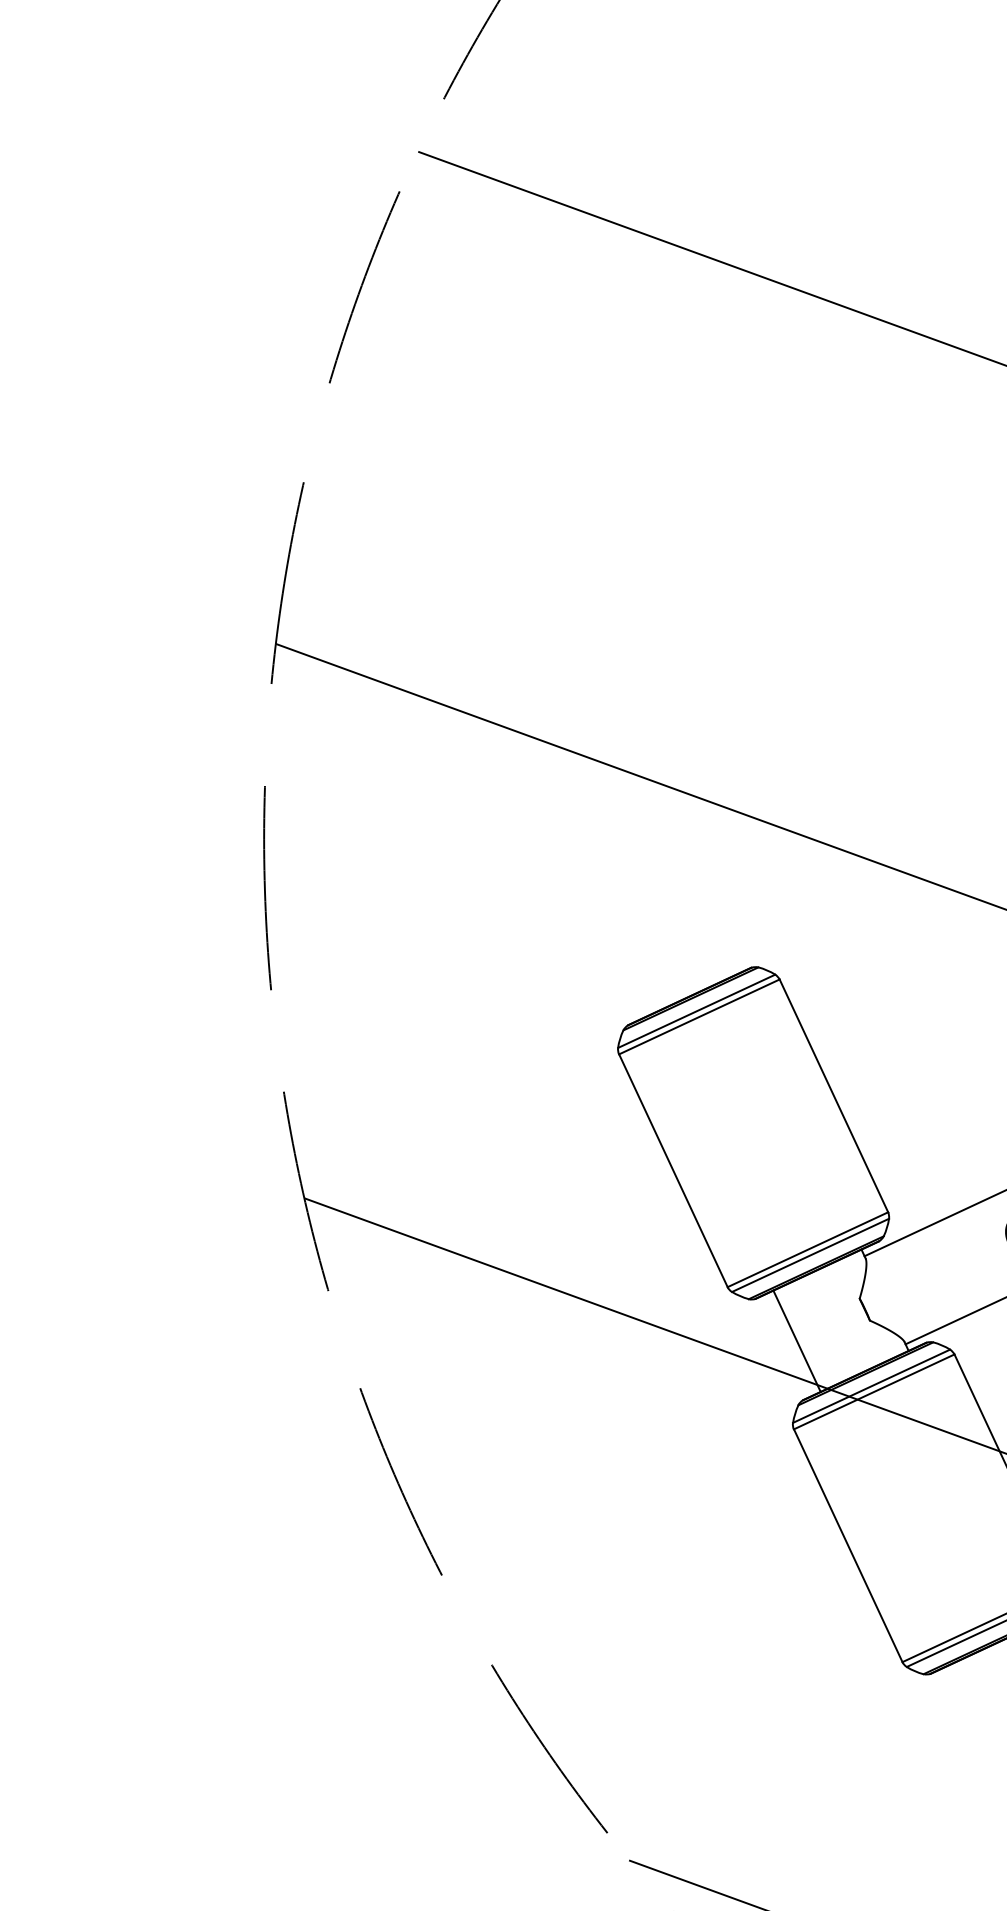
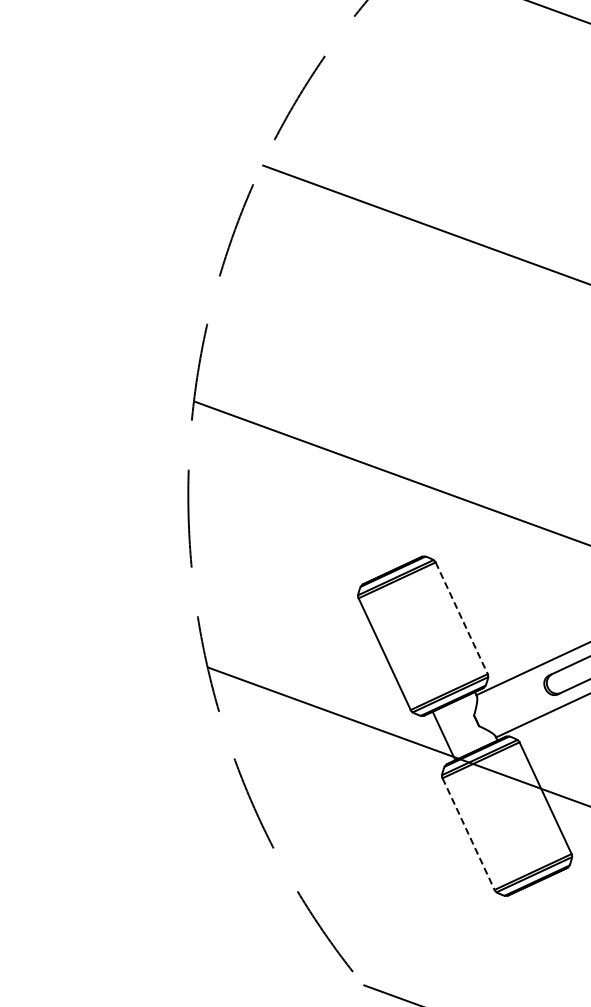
line: (833, 1096) -> (461, 618), solid -> dashed
line: (848, 1546) -> (468, 834), solid -> dashed

